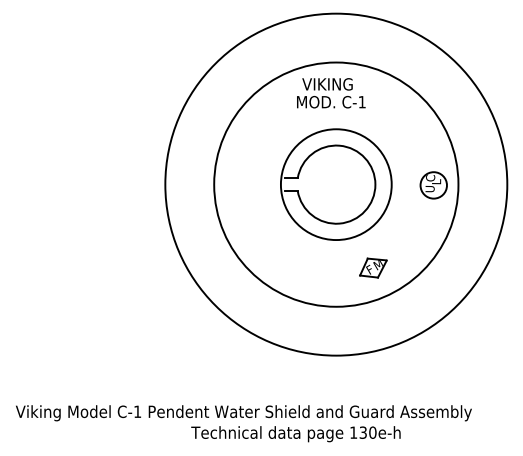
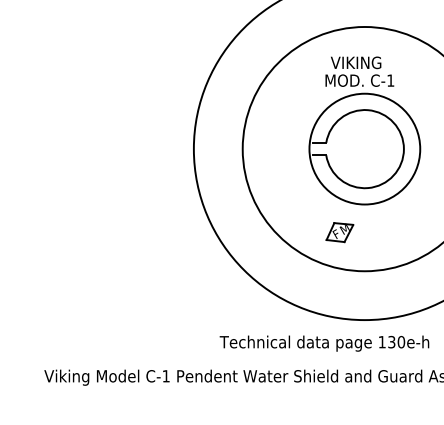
text: (331, 93) -> (360, 71), moved
part: (373, 267) -> (340, 231), moved
text: (295, 434) -> (324, 343), moved

